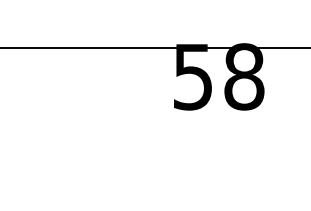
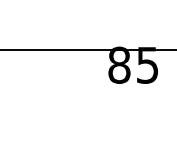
text: (218, 75) -> (133, 64), 58 -> 85

